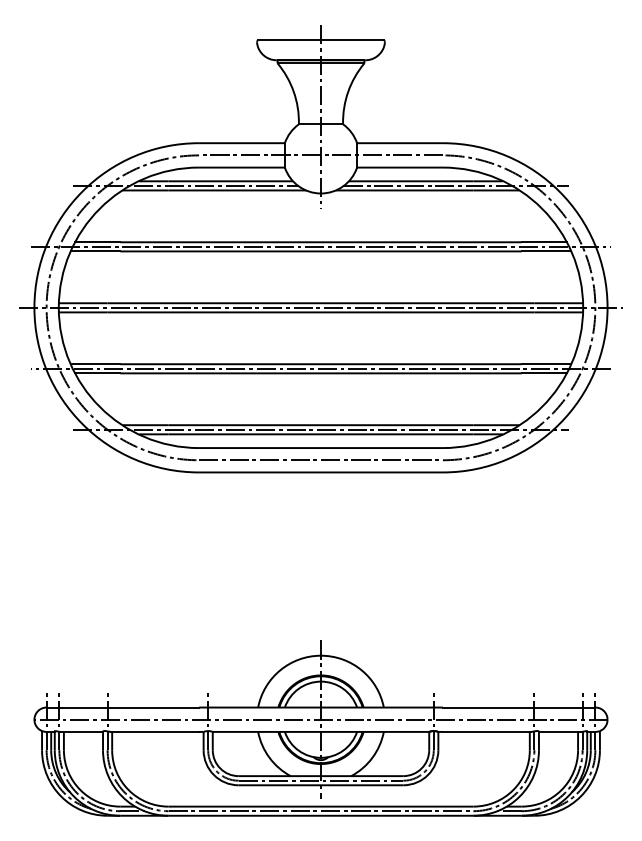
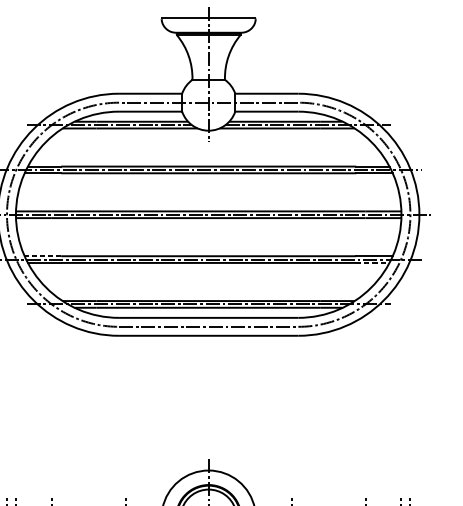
line: (95, 364) -> (42, 256), solid -> dashed
line: (544, 373) -> (373, 263), solid -> dashed

